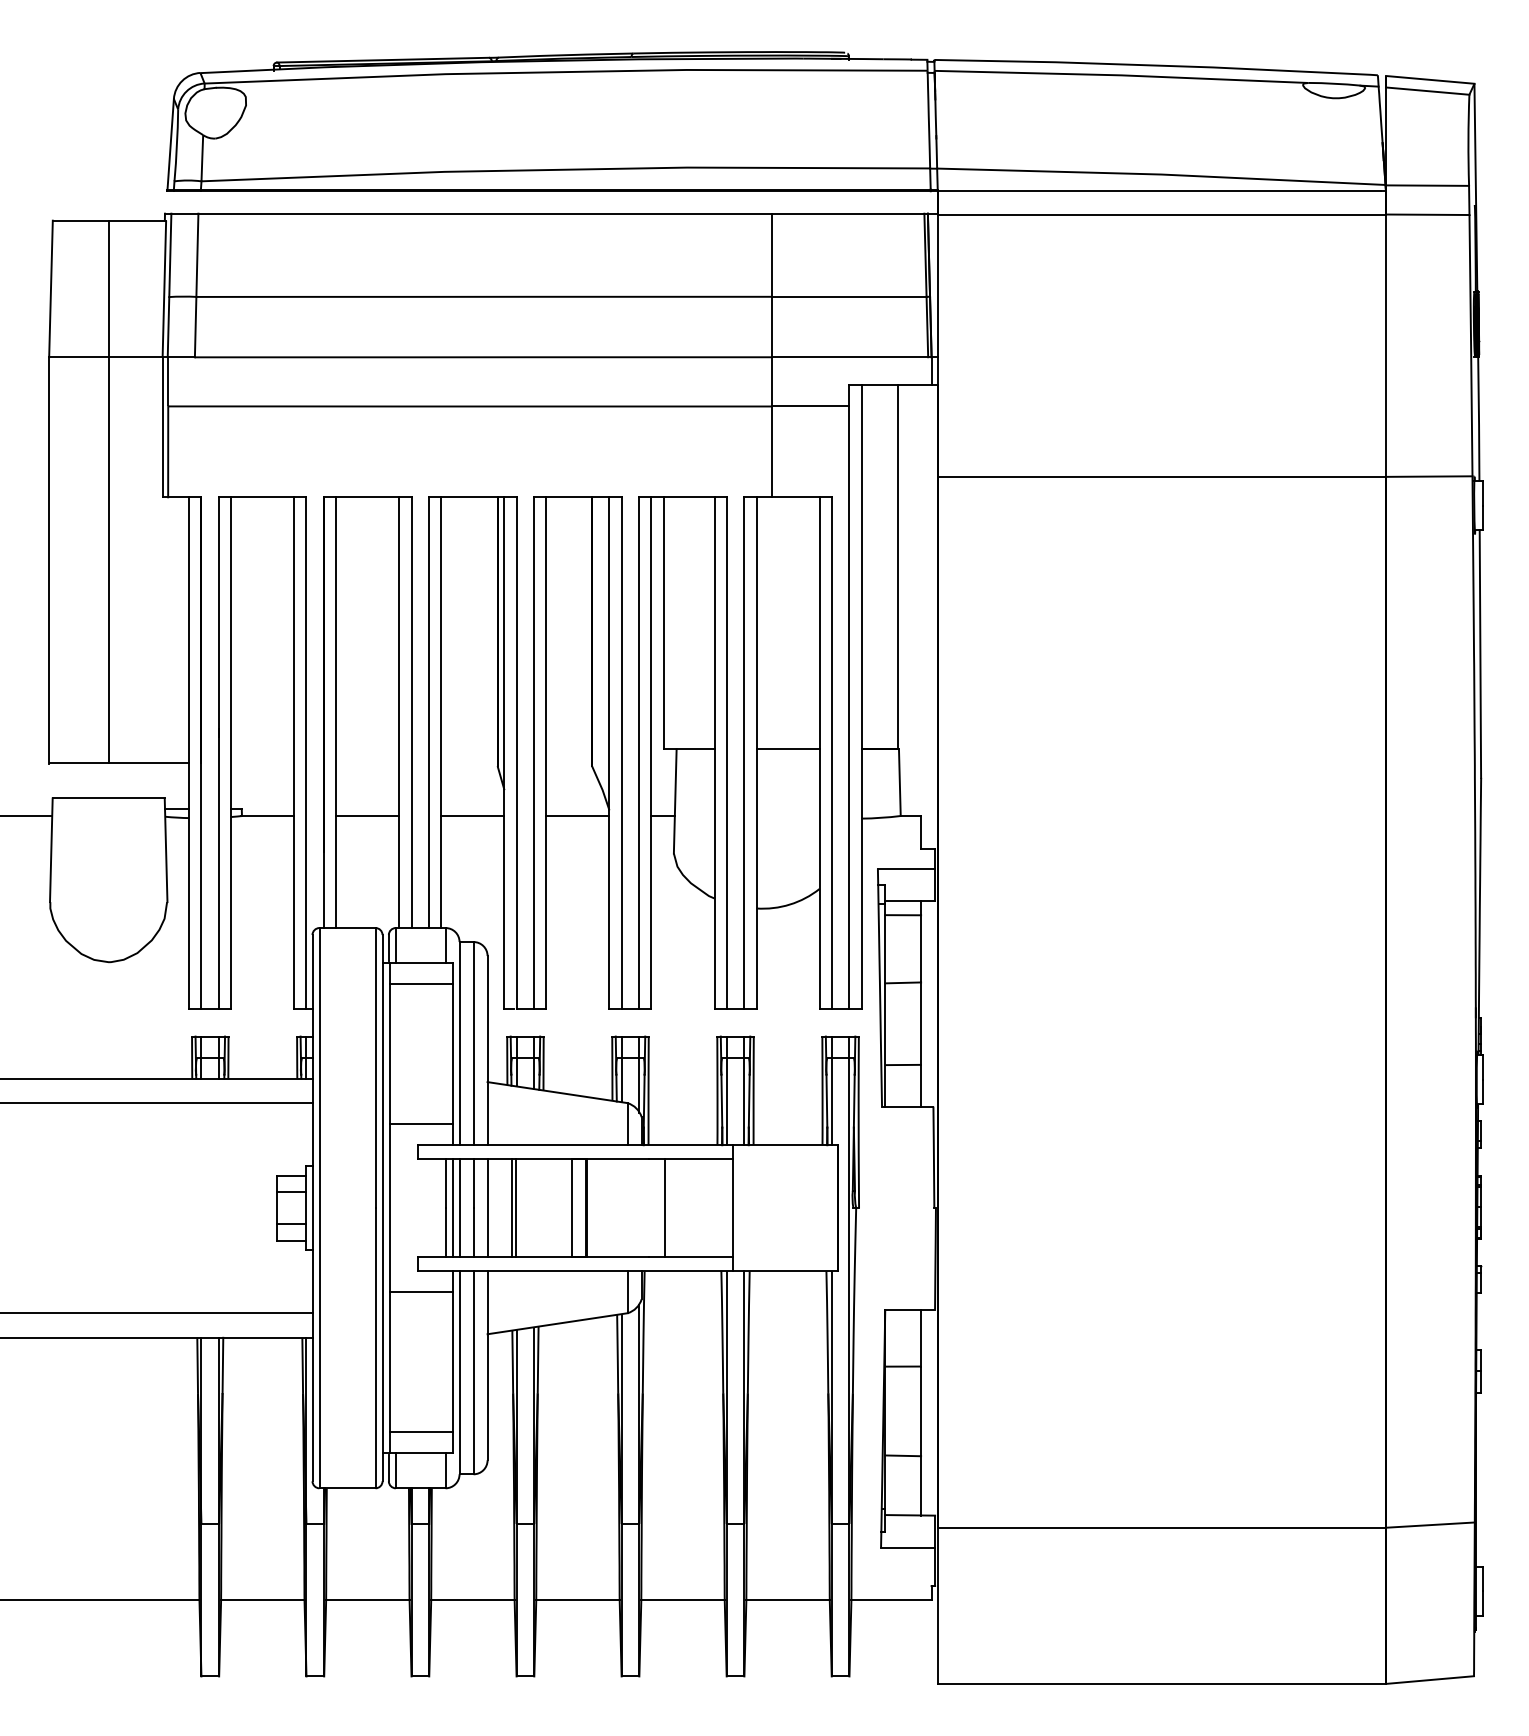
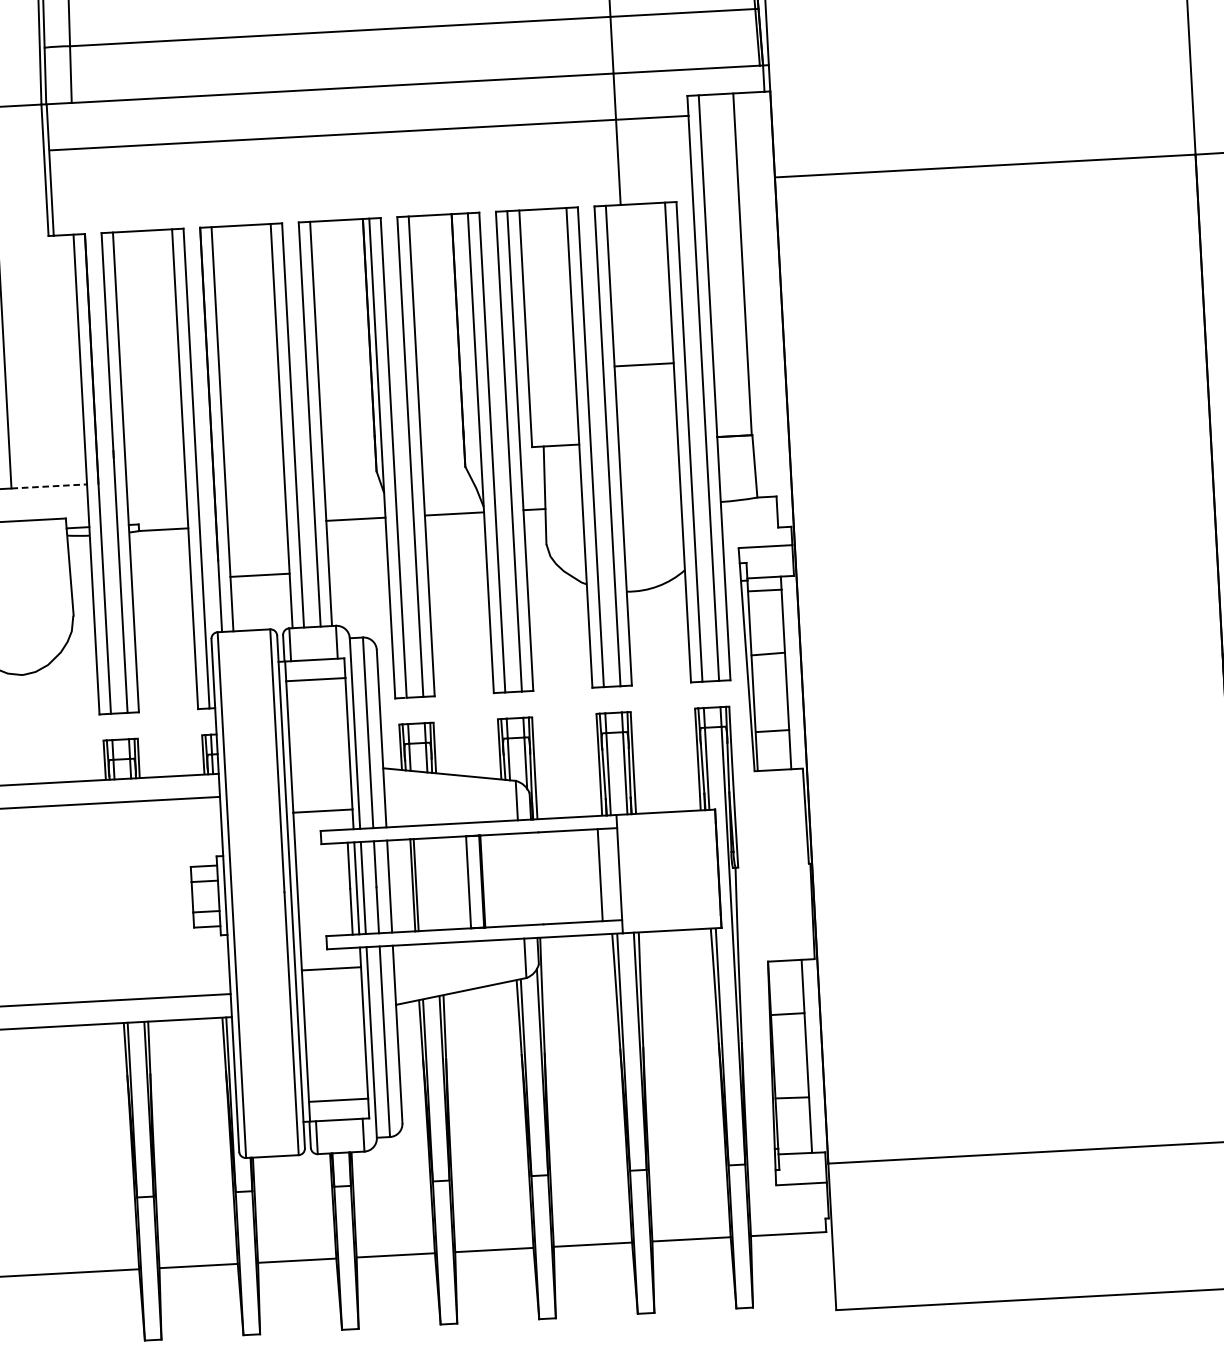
line: (787, 749) -> (643, 364), moved
line: (149, 763) -> (49, 486), solid -> dashed
line: (367, 815) -> (259, 574), moved
line: (664, 1208) -> (599, 875), moved

